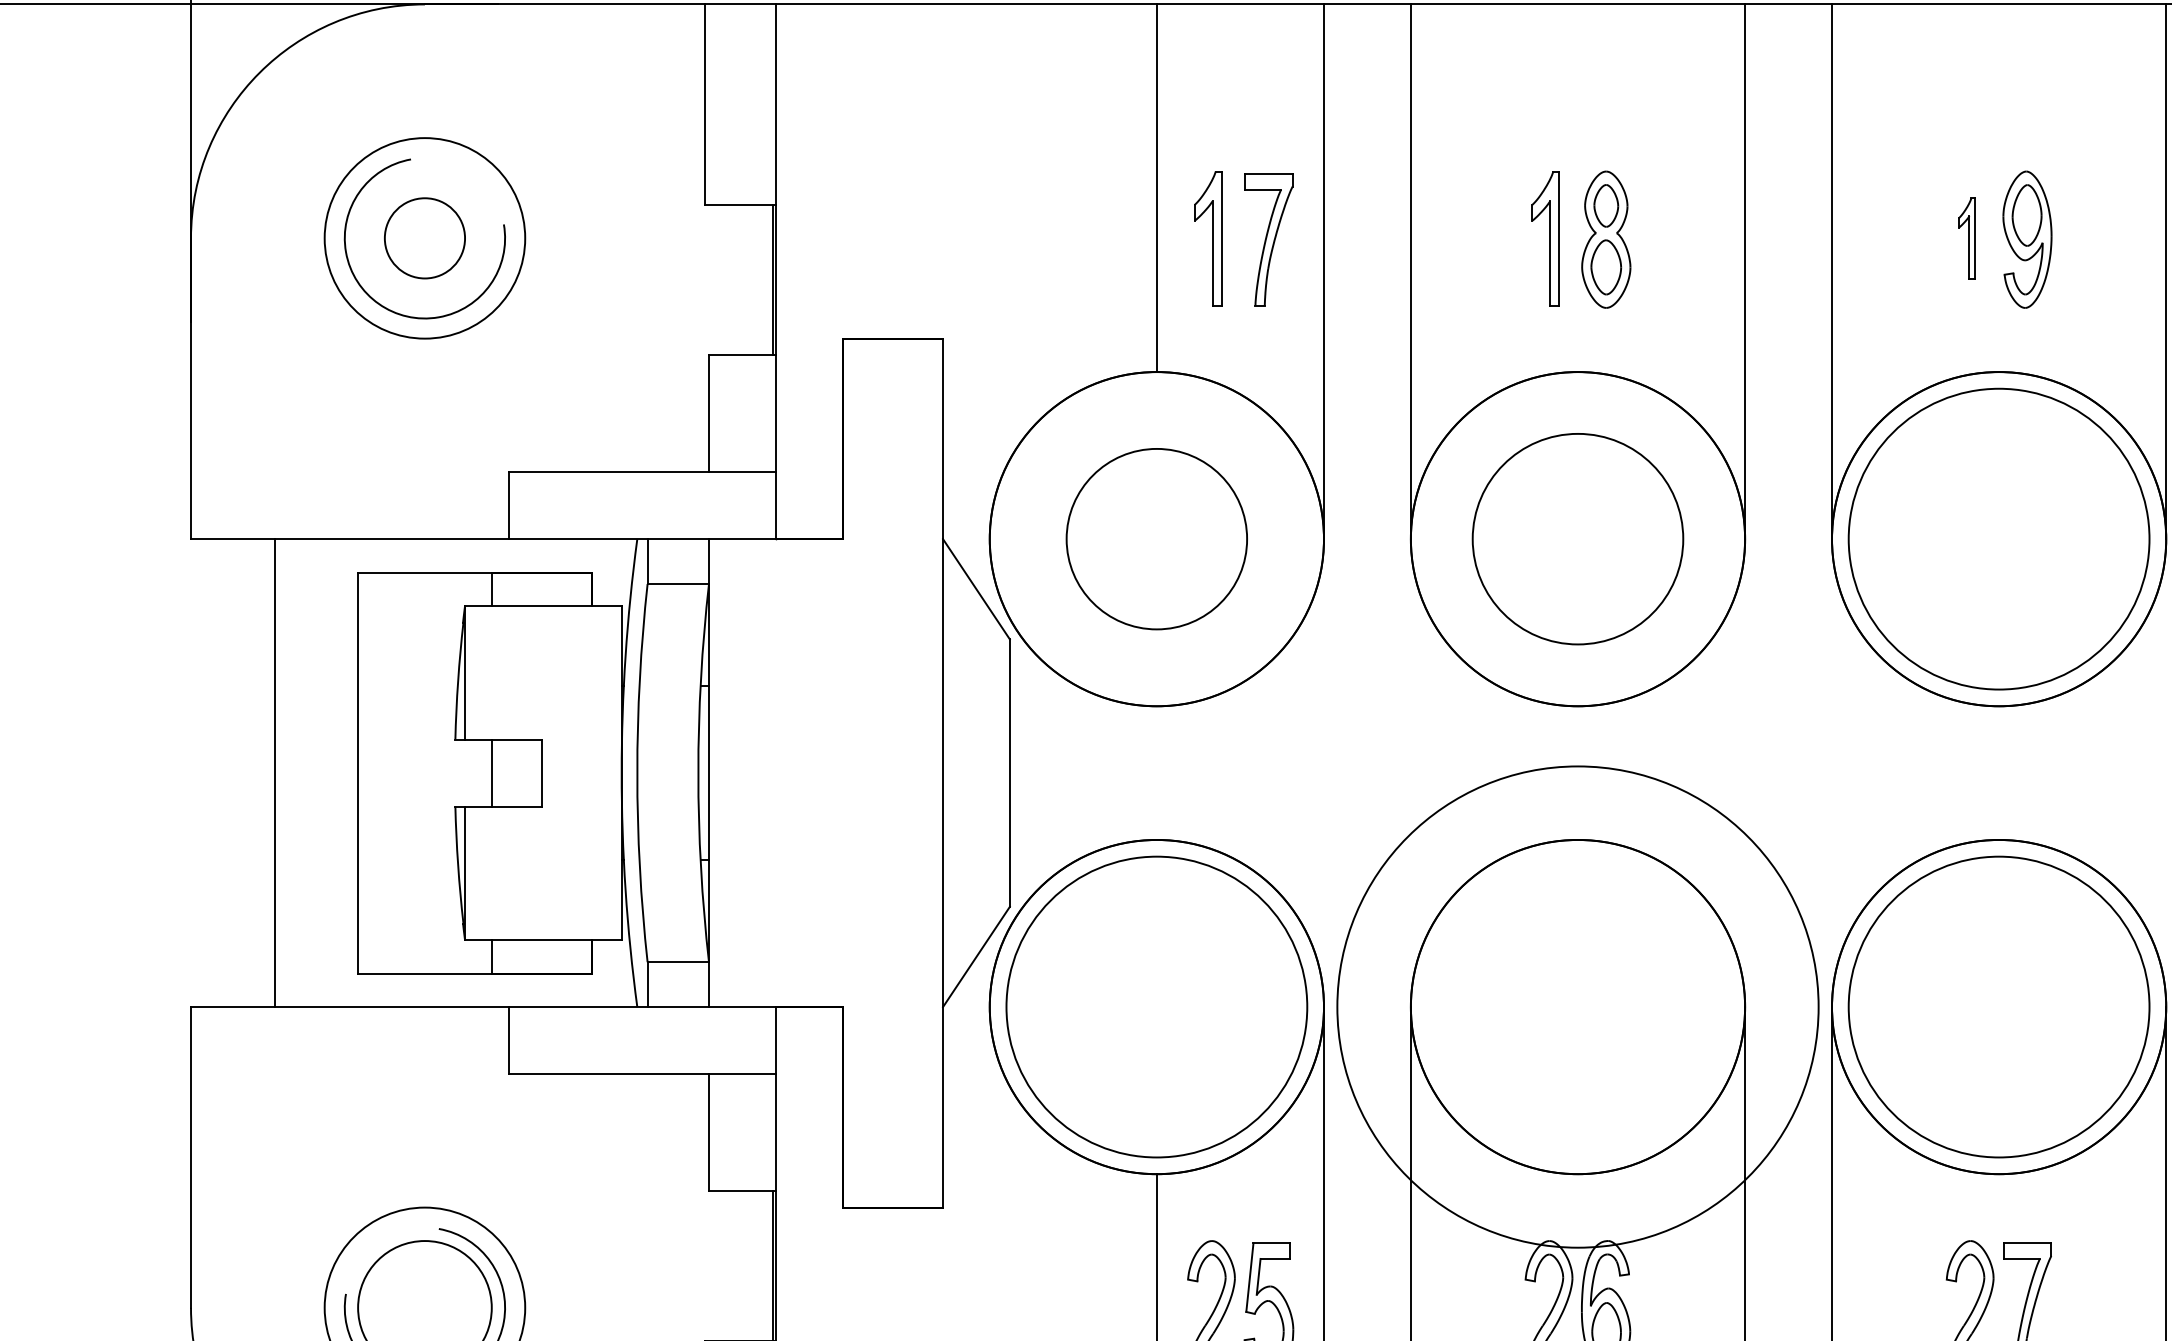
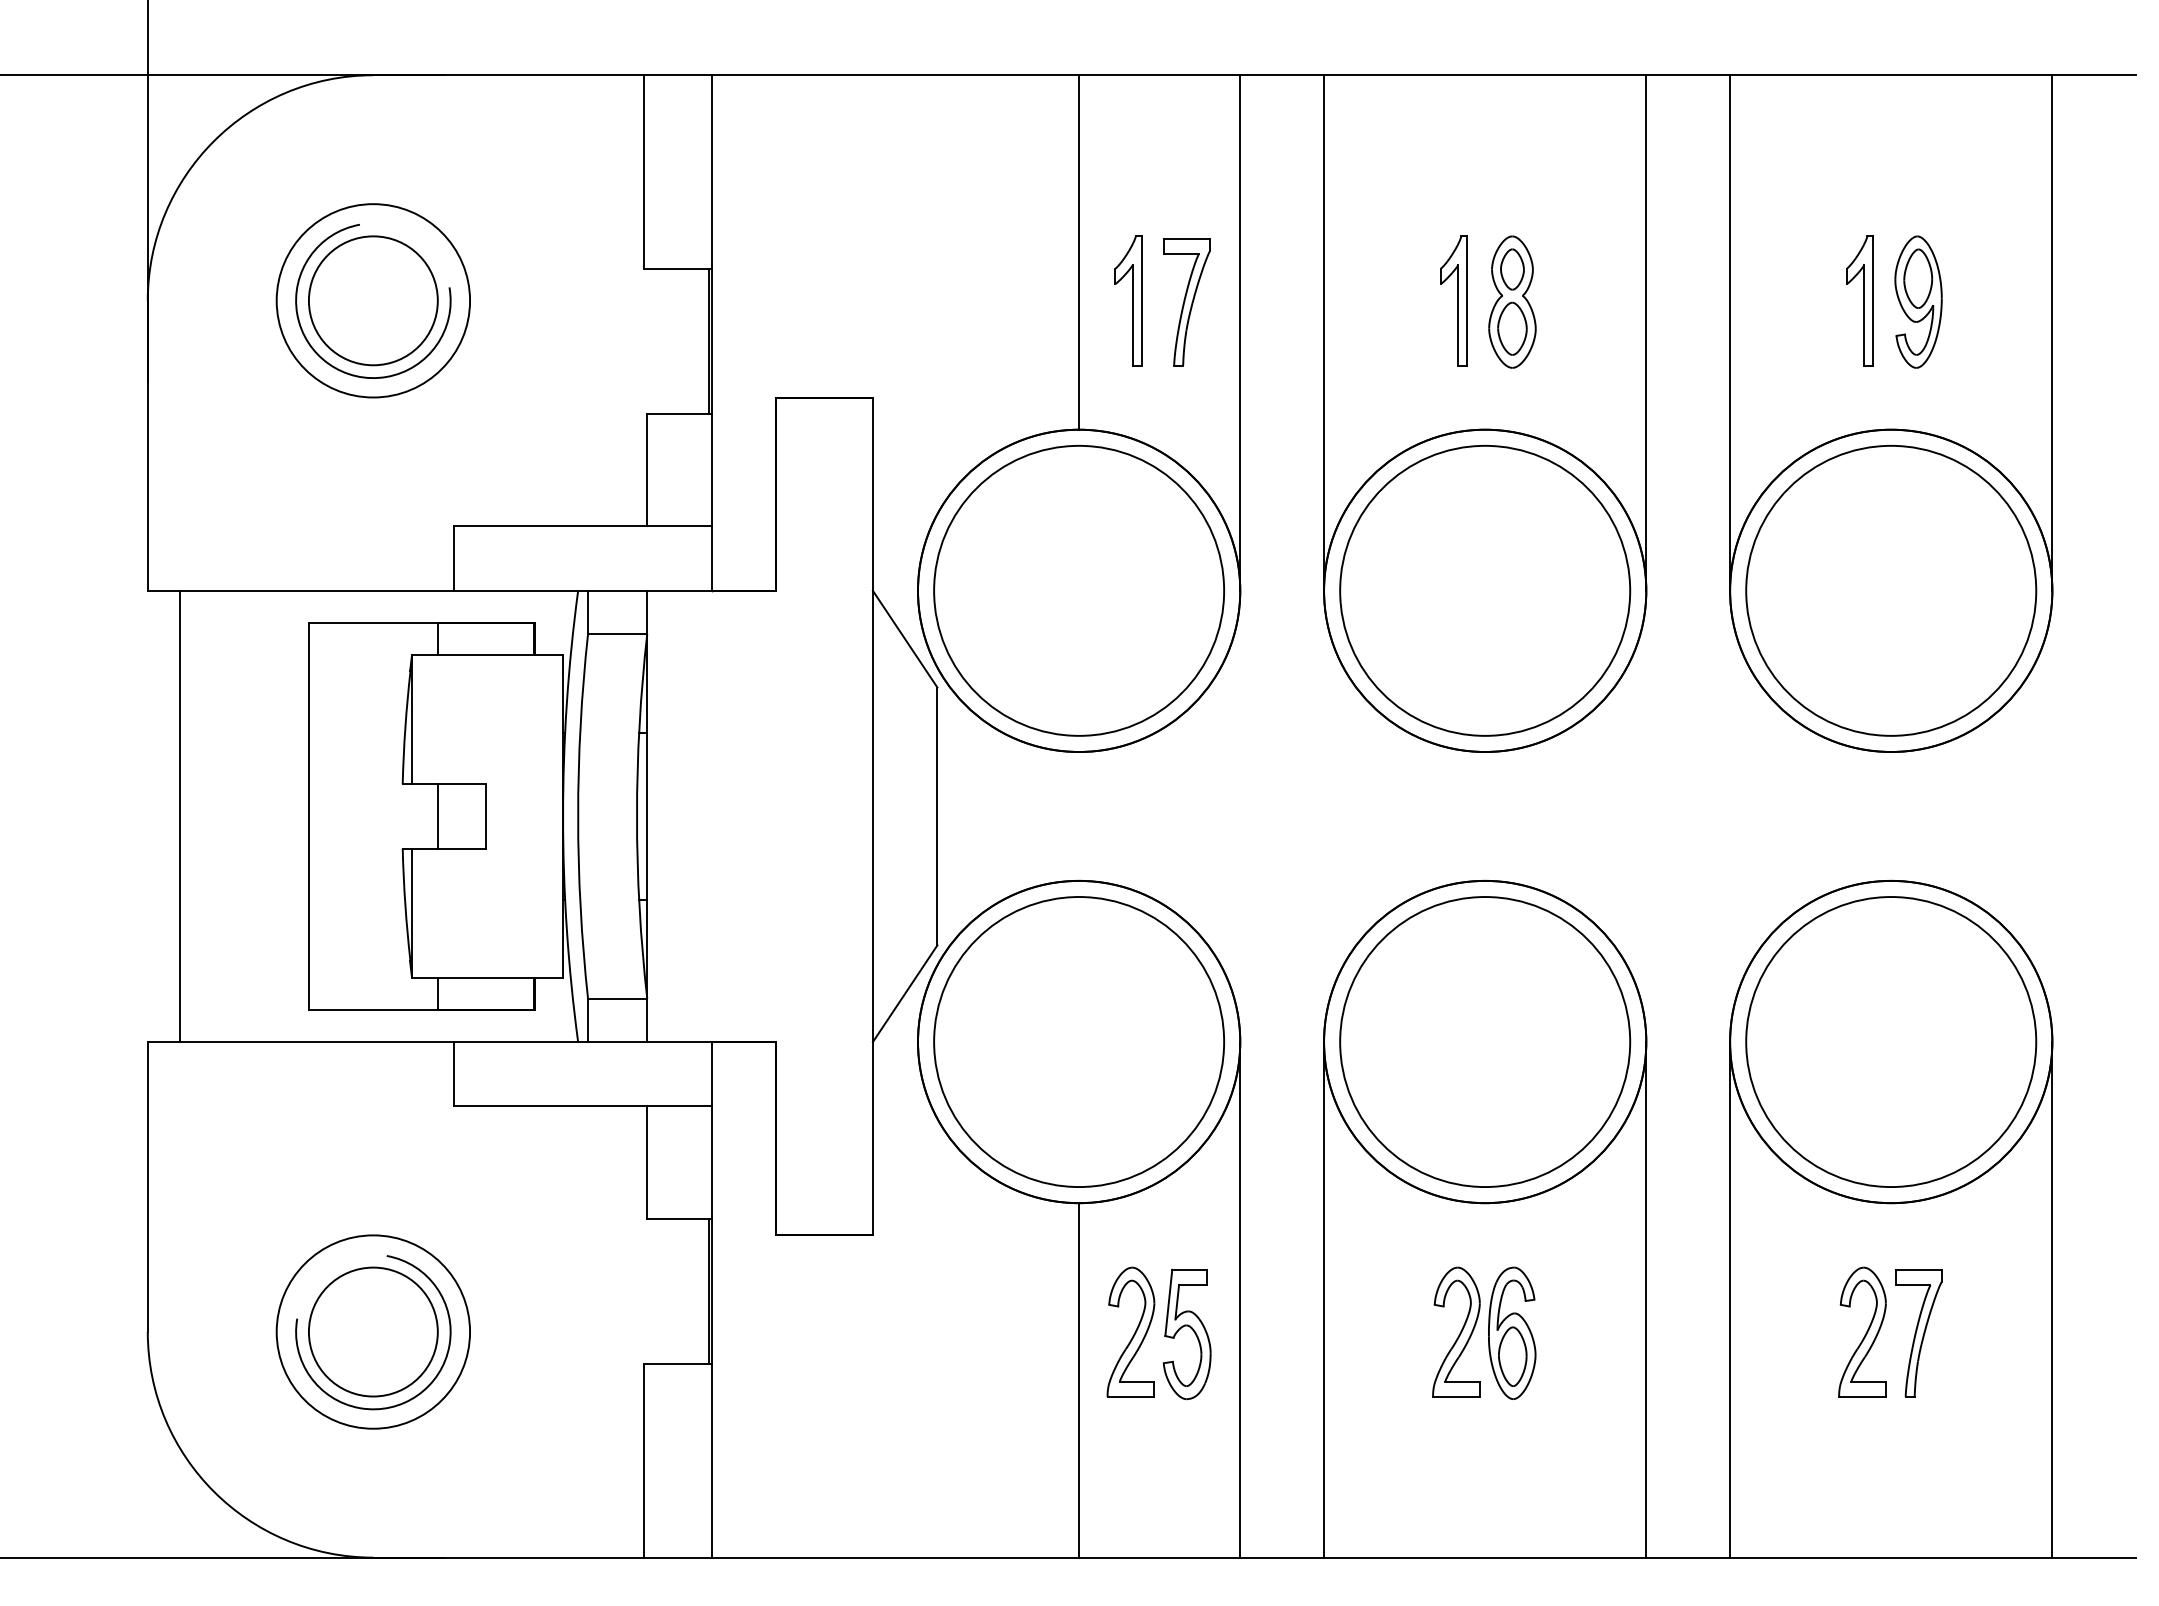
circle: (424, 238) -> (372, 300), size x1.67
part: (1966, 238) -> (1859, 300), size x1.67
circle: (1157, 538) -> (1079, 590), size x1.67
circle: (1578, 538) -> (1485, 590), size x1.43
line: (275, 773) -> (180, 816), moved
circle: (1578, 1007) -> (1485, 1042), size x0.62

